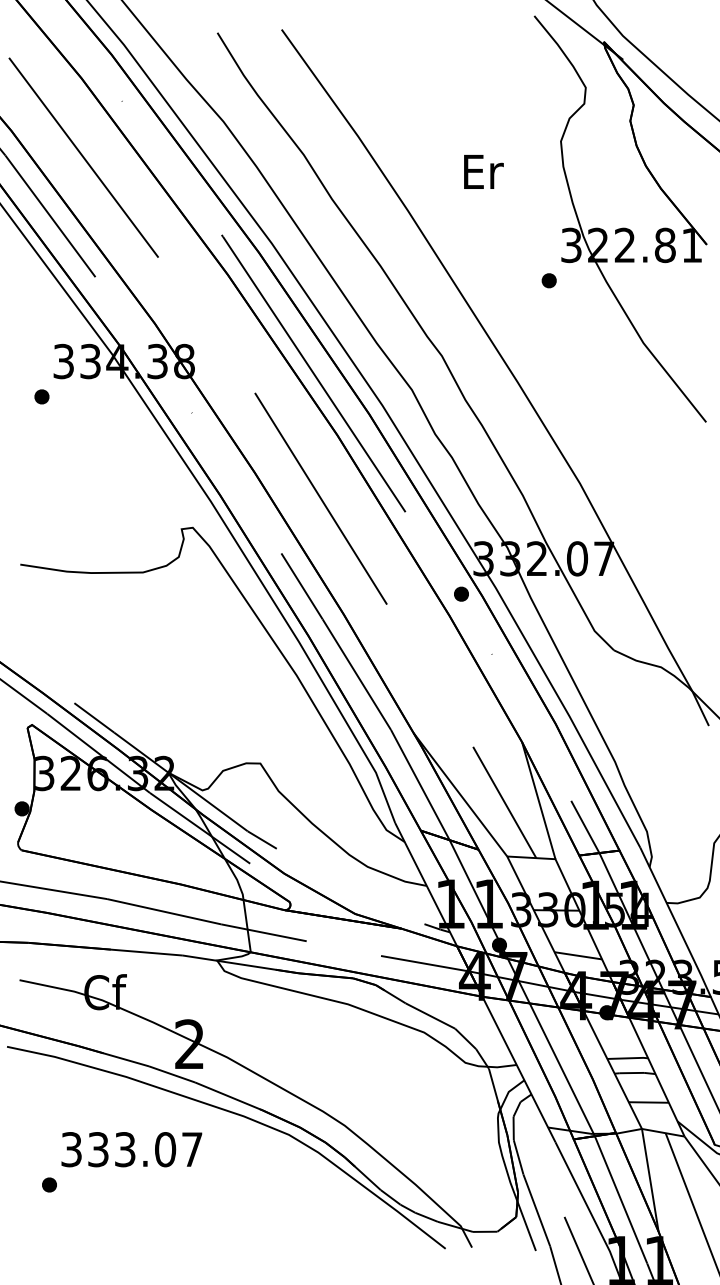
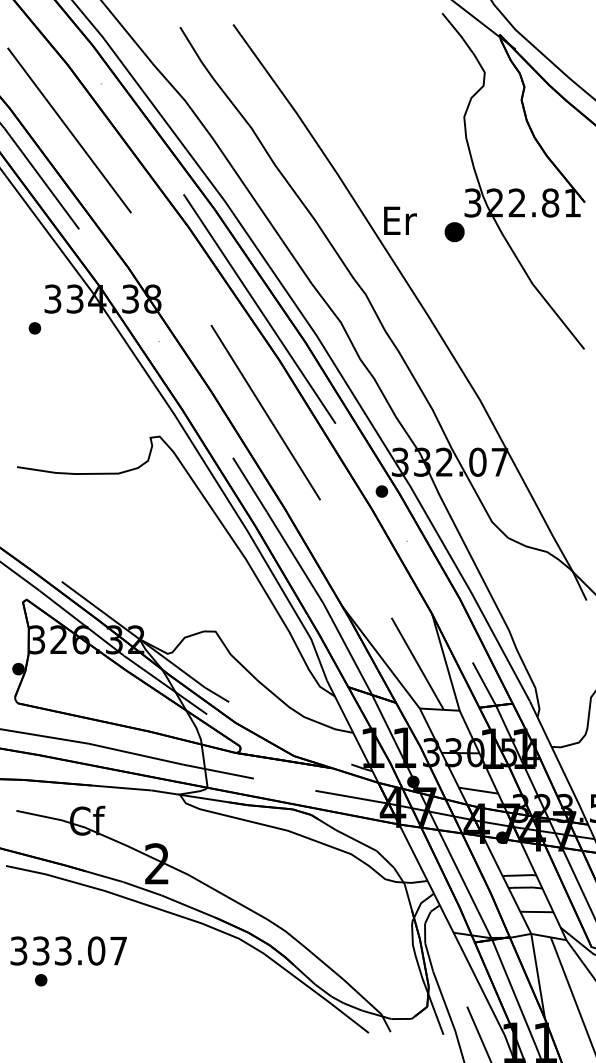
text: (483, 171) -> (400, 220), moved
part: (548, 280) -> (453, 232), size x1.6
text: (131, 1149) -> (68, 950), moved

